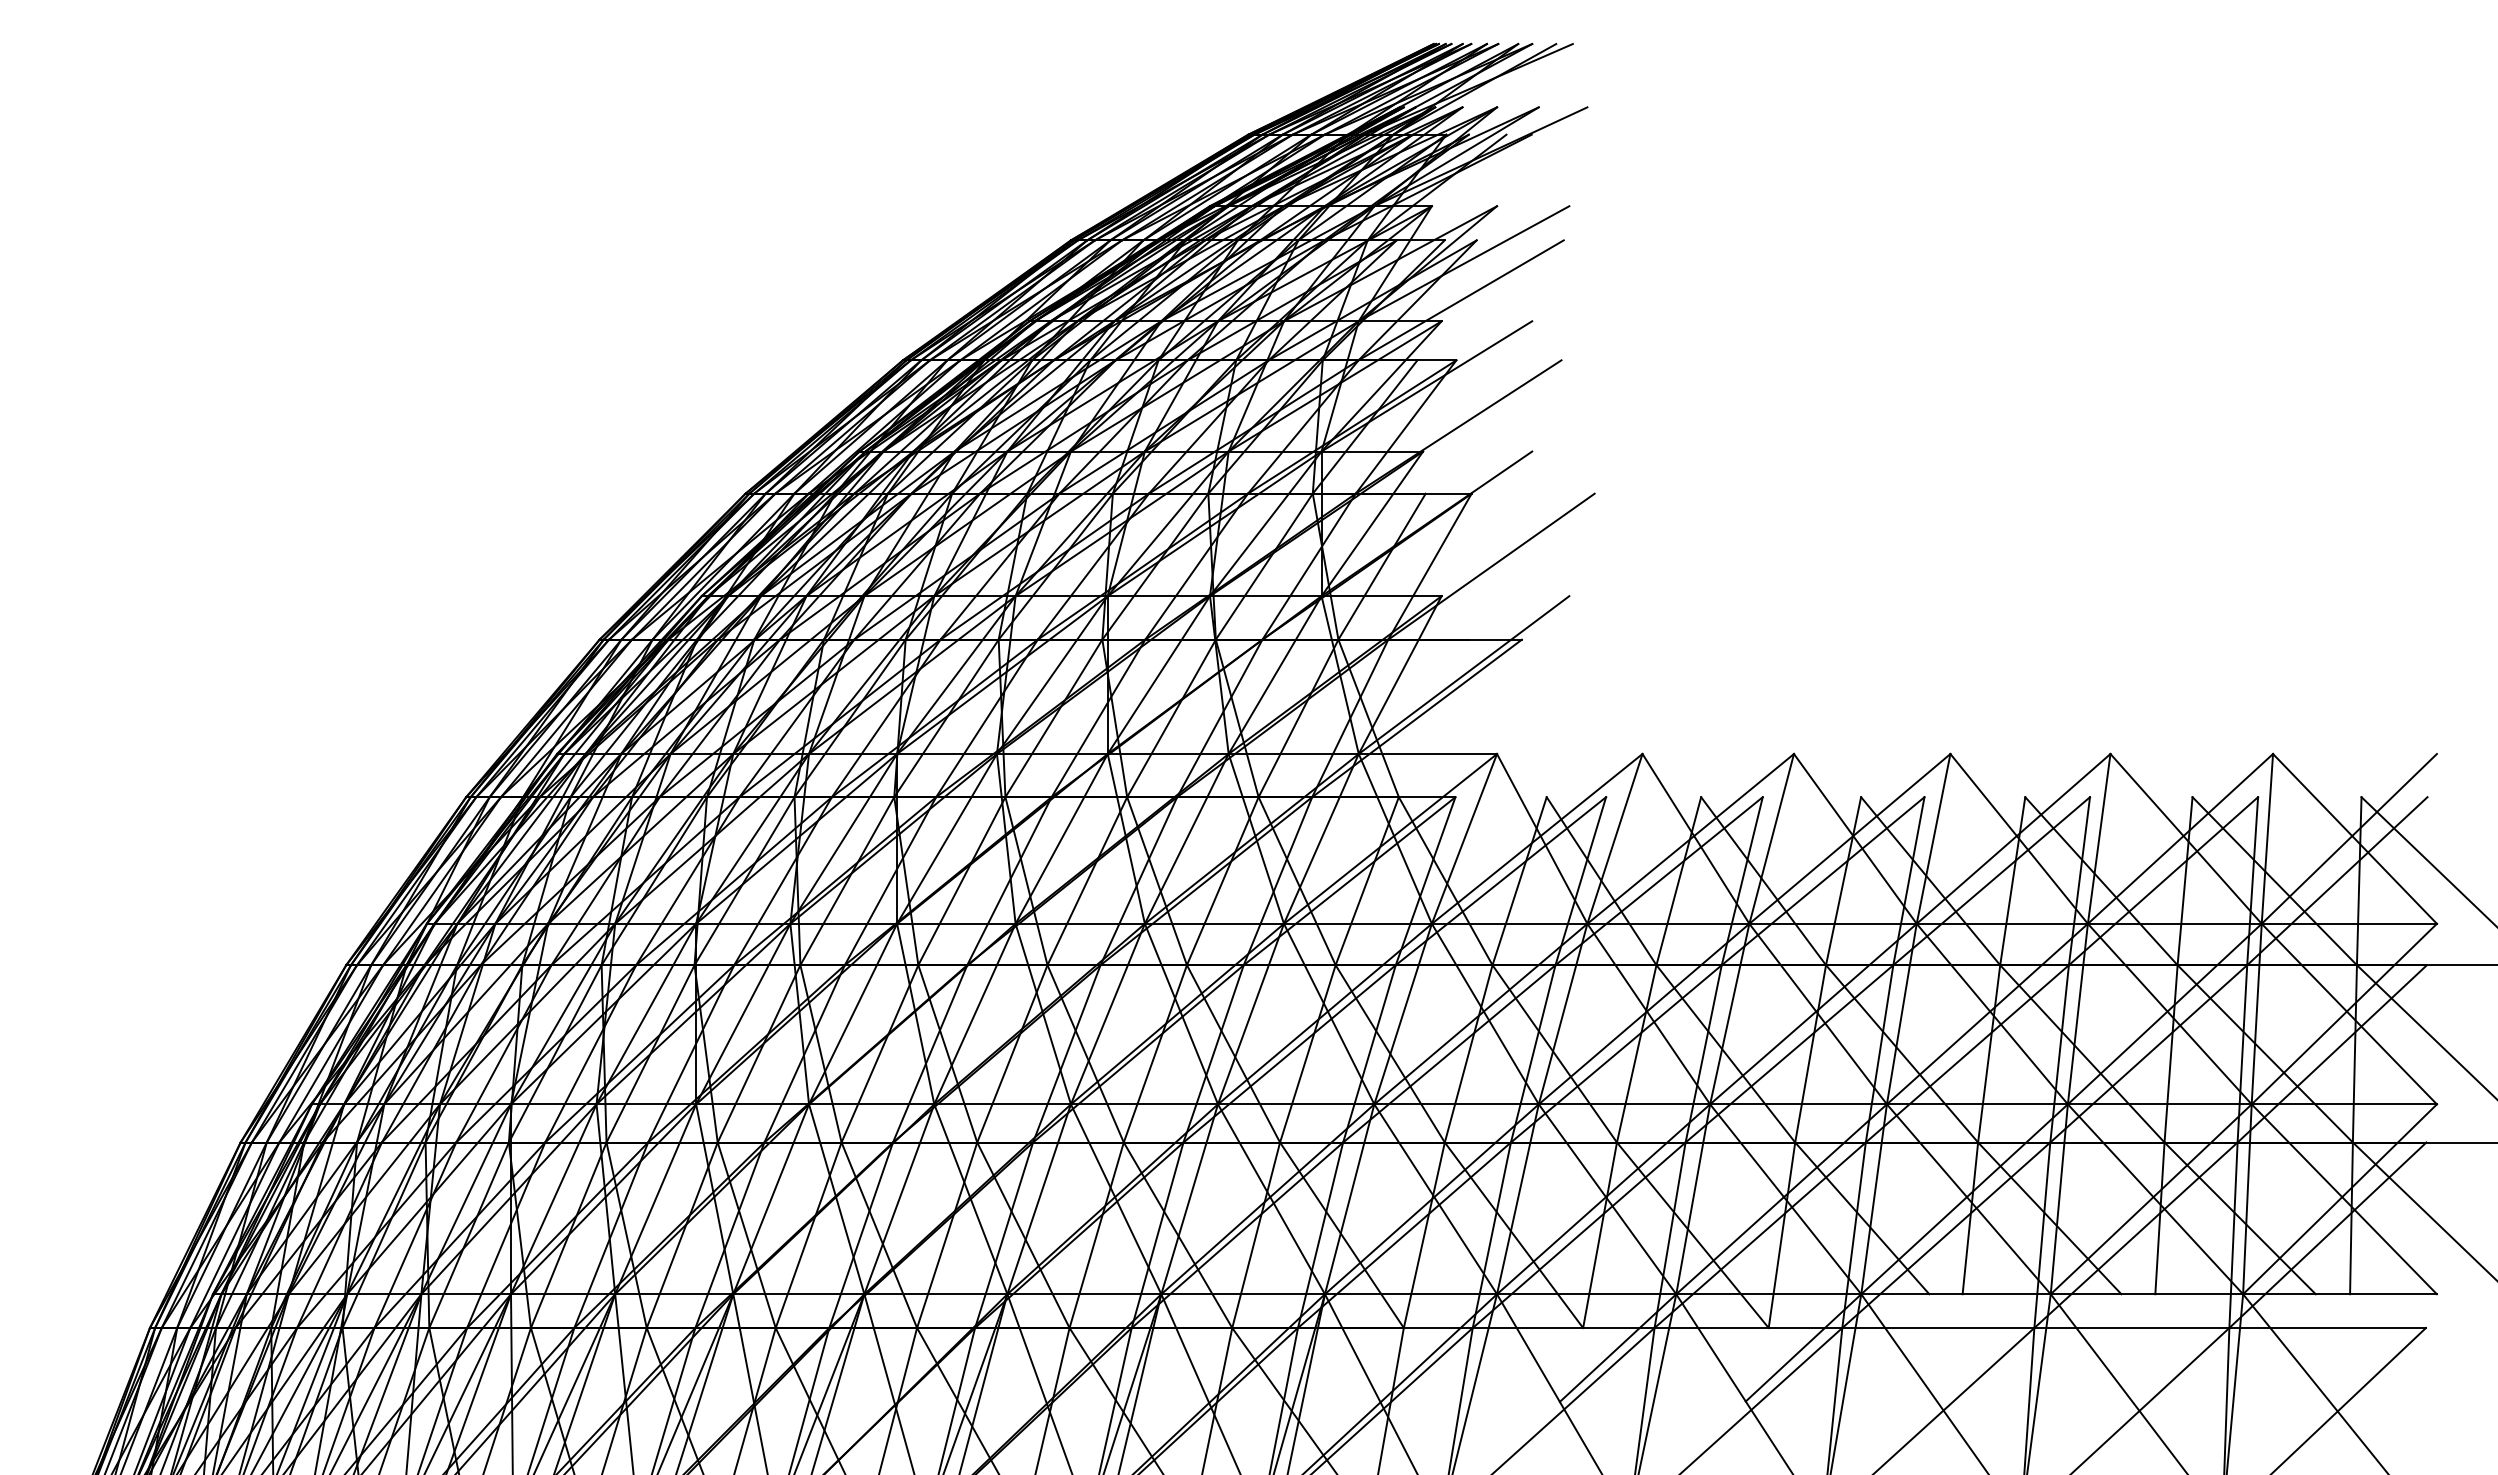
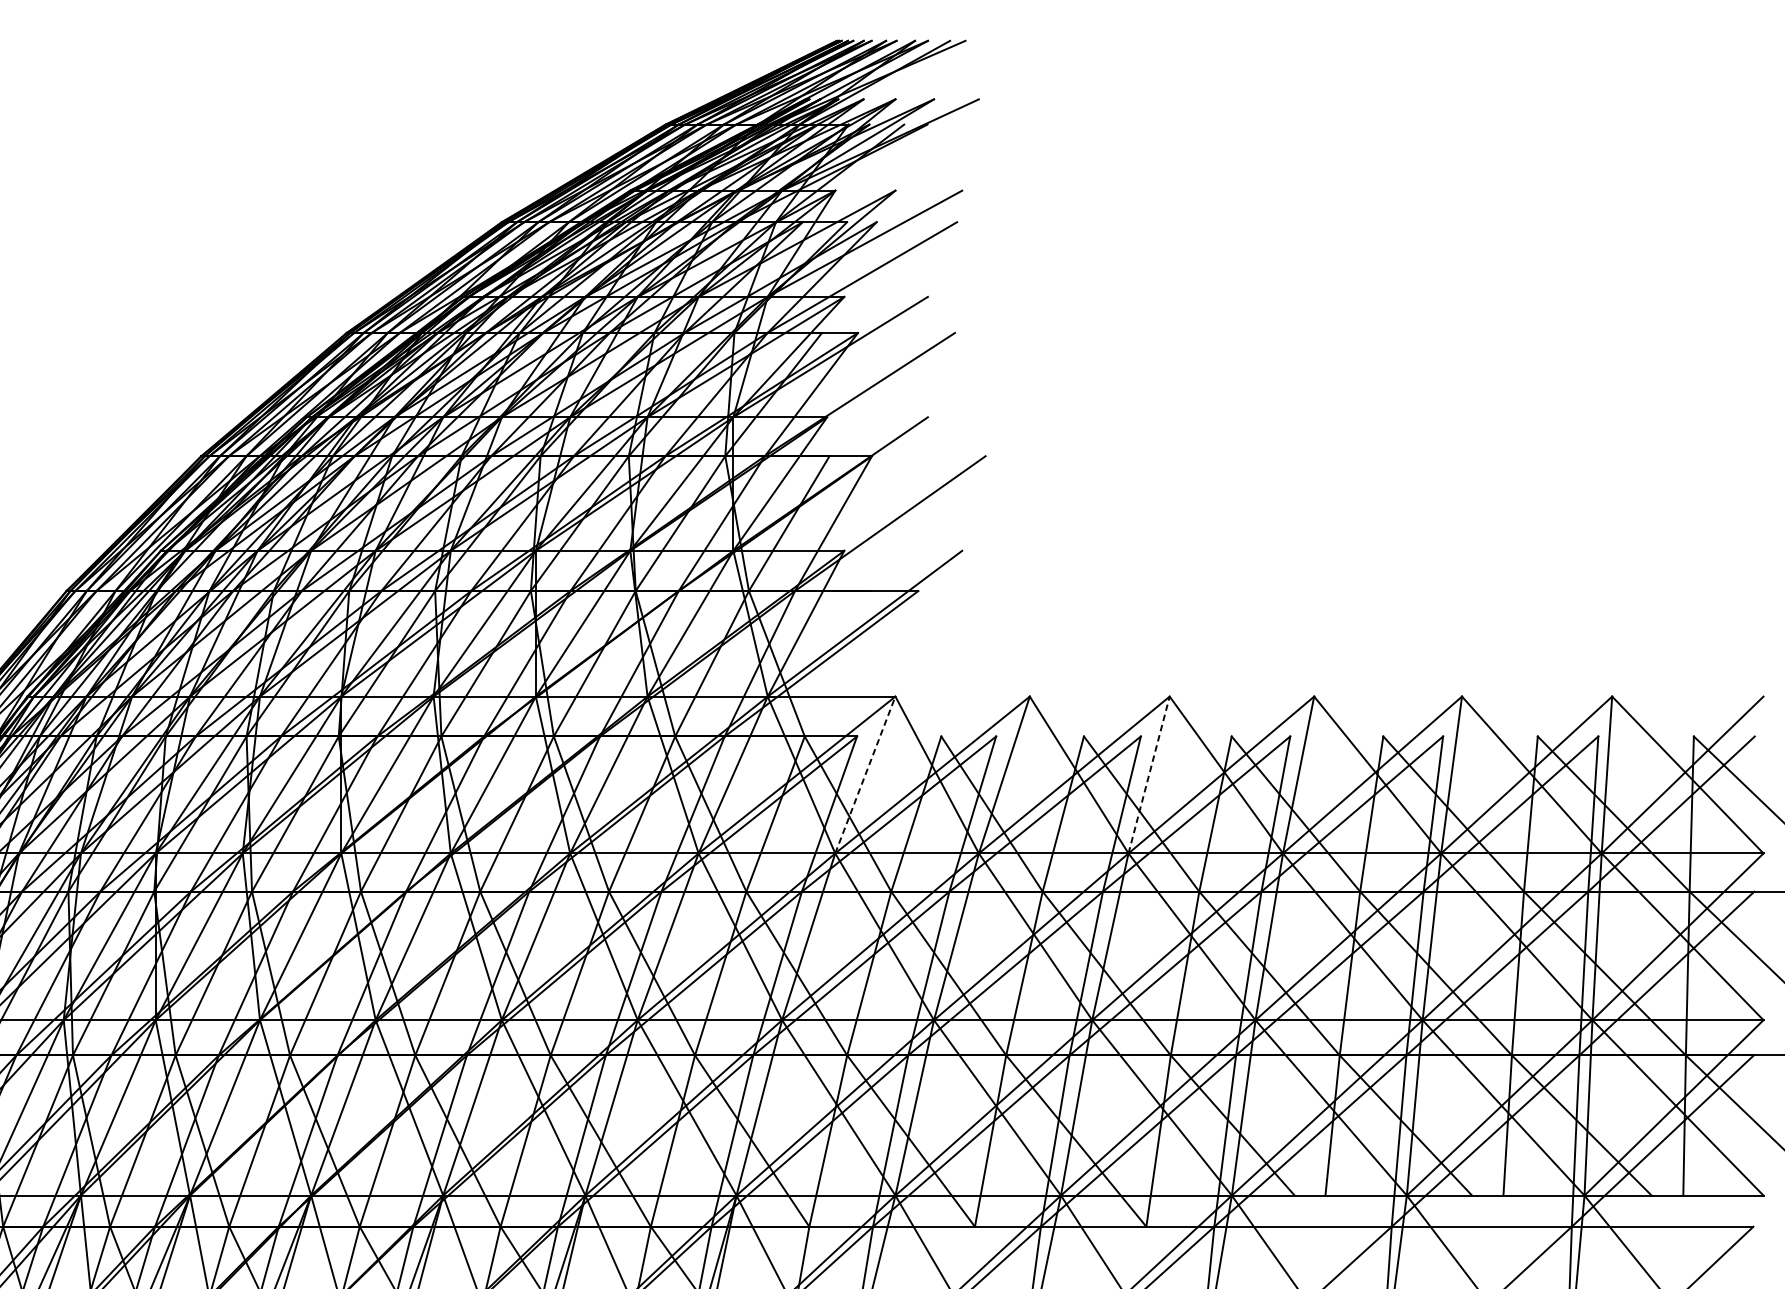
line: (1464, 838) -> (865, 774), solid -> dashed
line: (1771, 838) -> (1148, 774), solid -> dashed

